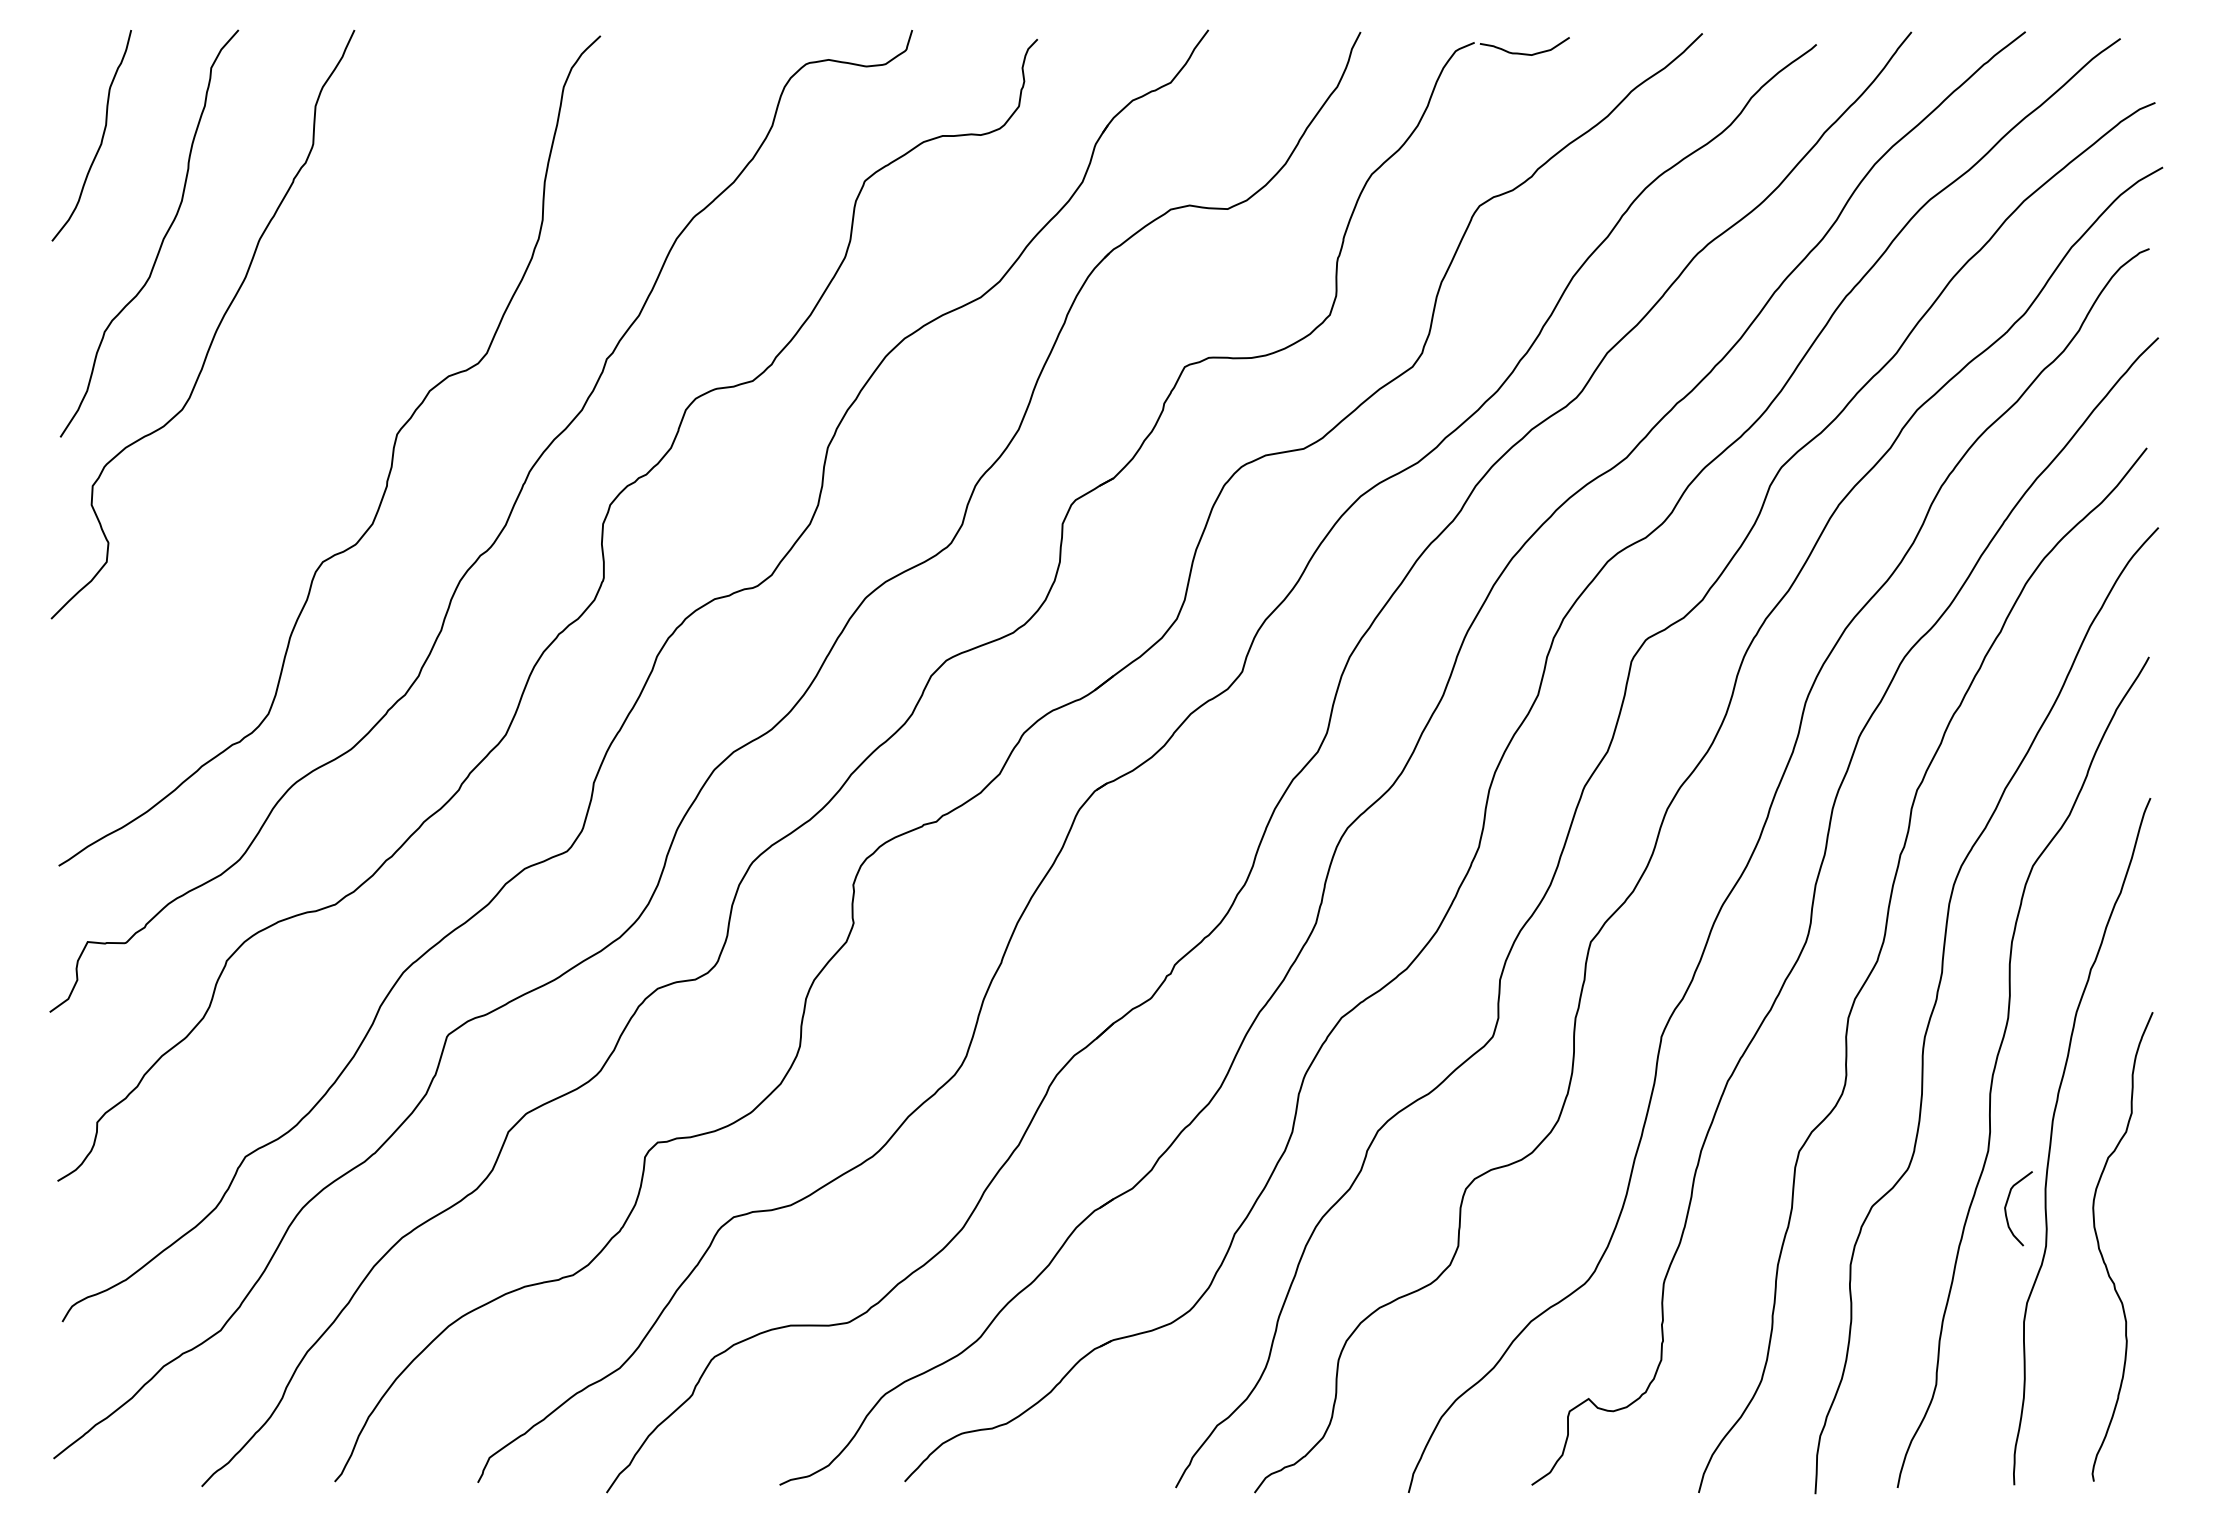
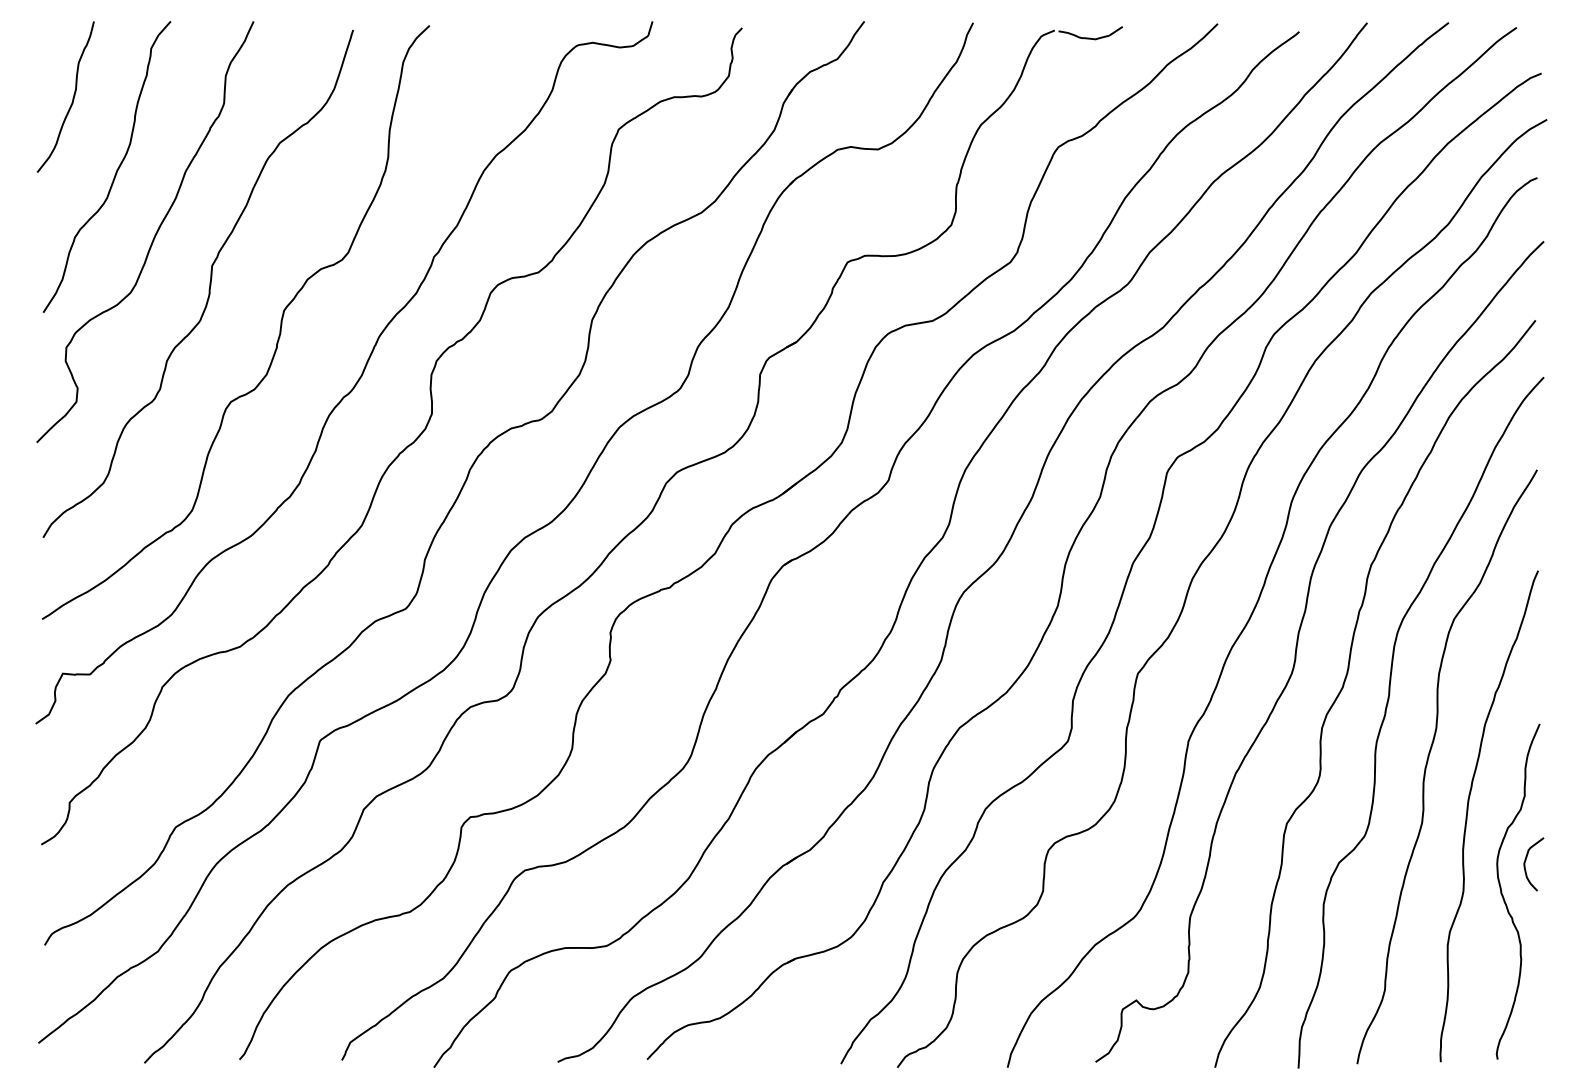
curve: (292, 399) -> (209, 285), added
curve: (2007, 1204) -> (1526, 861), moved

